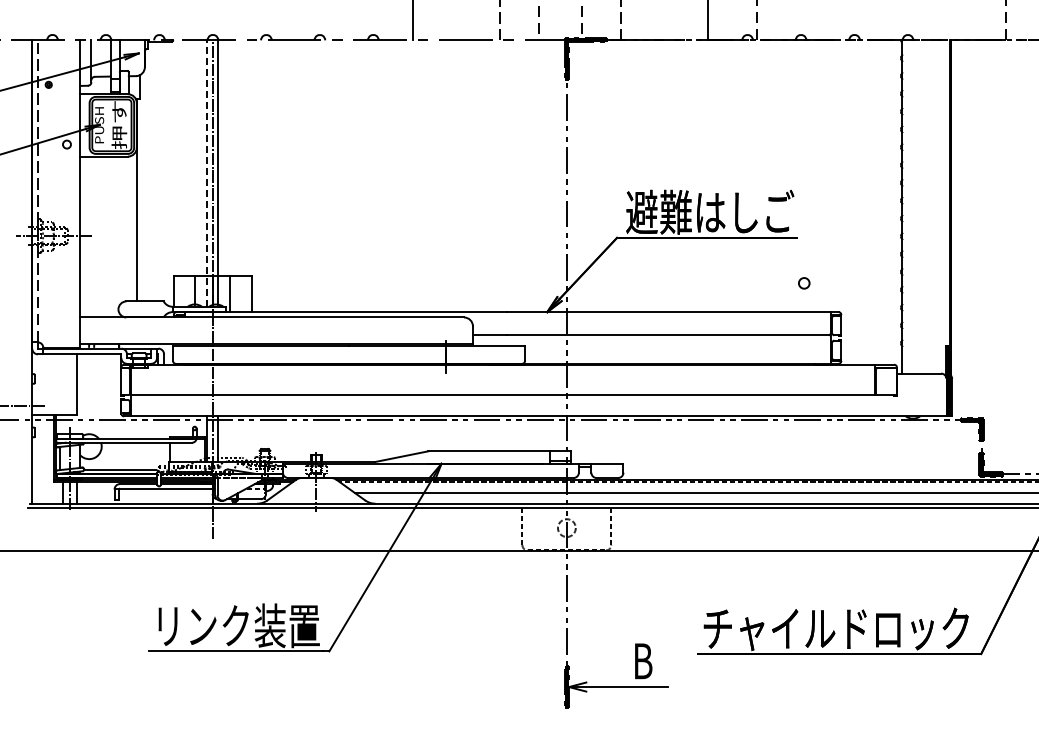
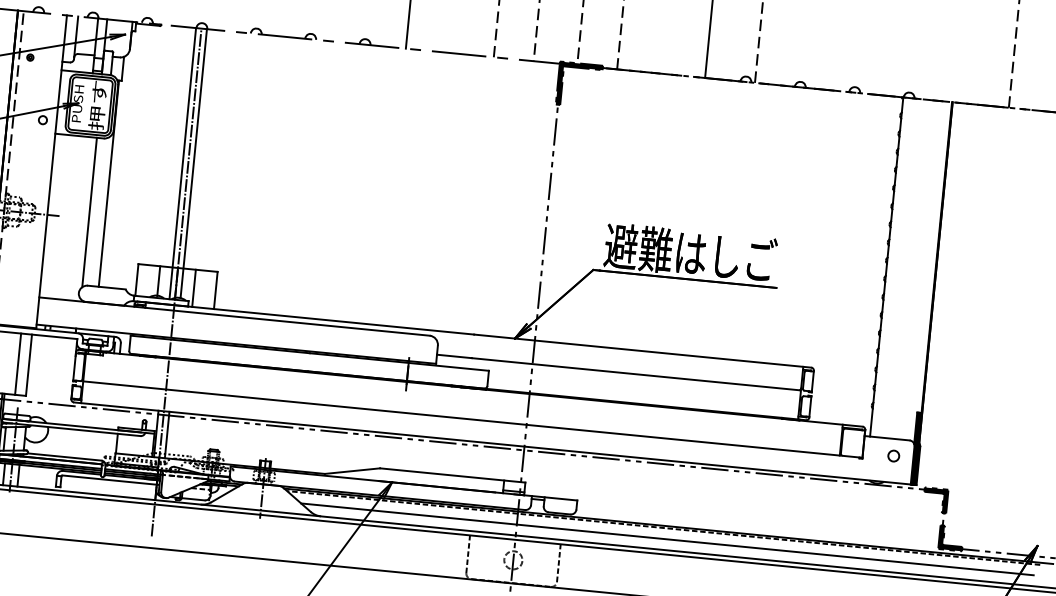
line: (207, 173) -> (183, 163), dashed -> solid
line: (121, 229) -> (89, 212), added
circle: (804, 283) -> (894, 456), moved
line: (66, 384) -> (18, 364), added

